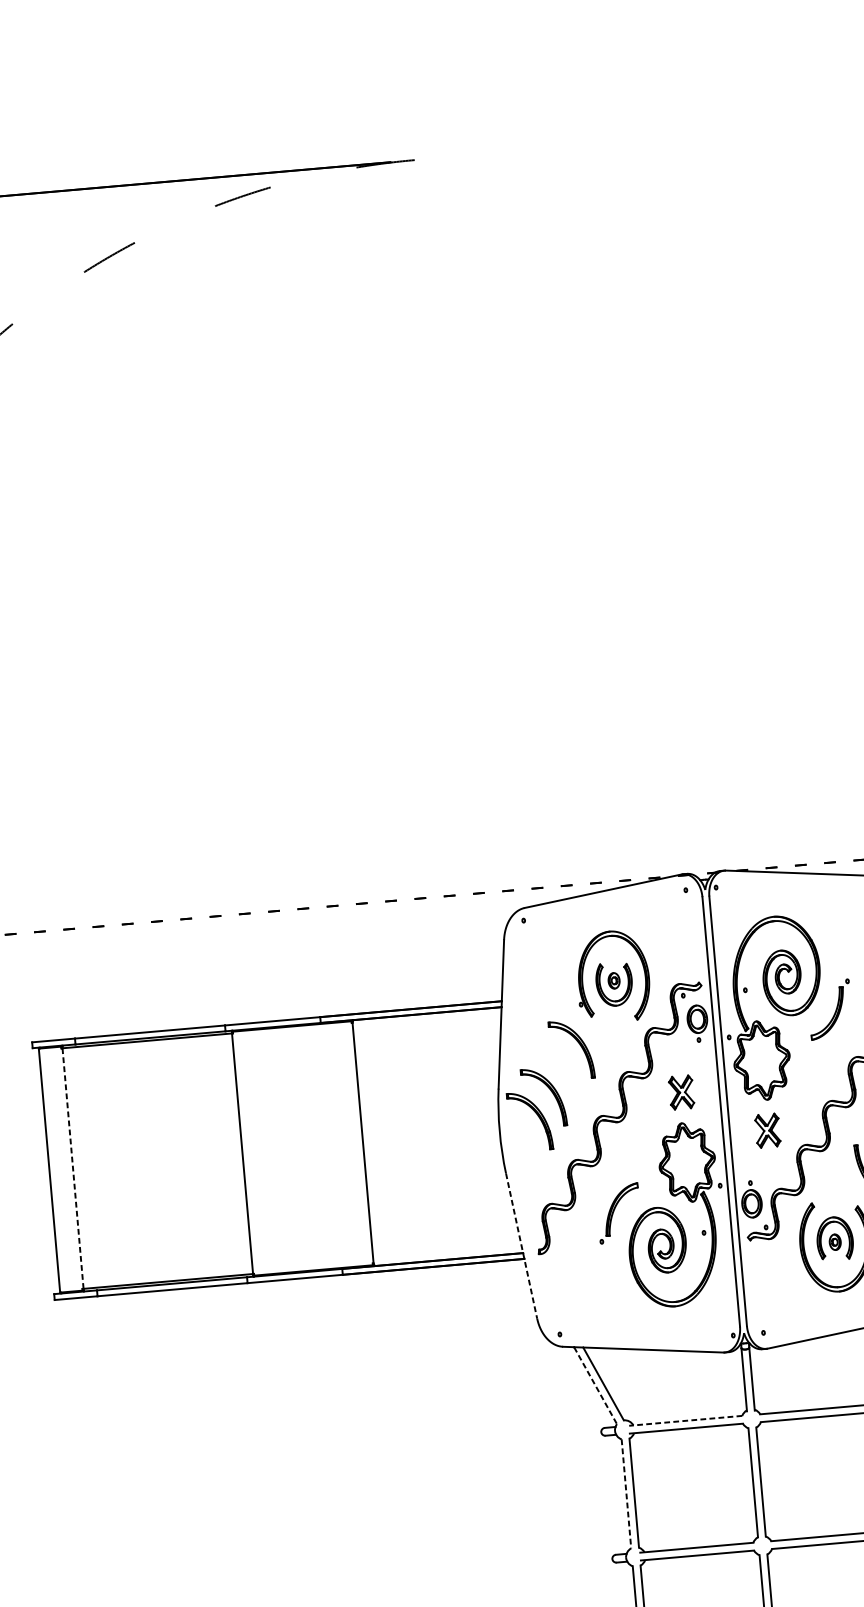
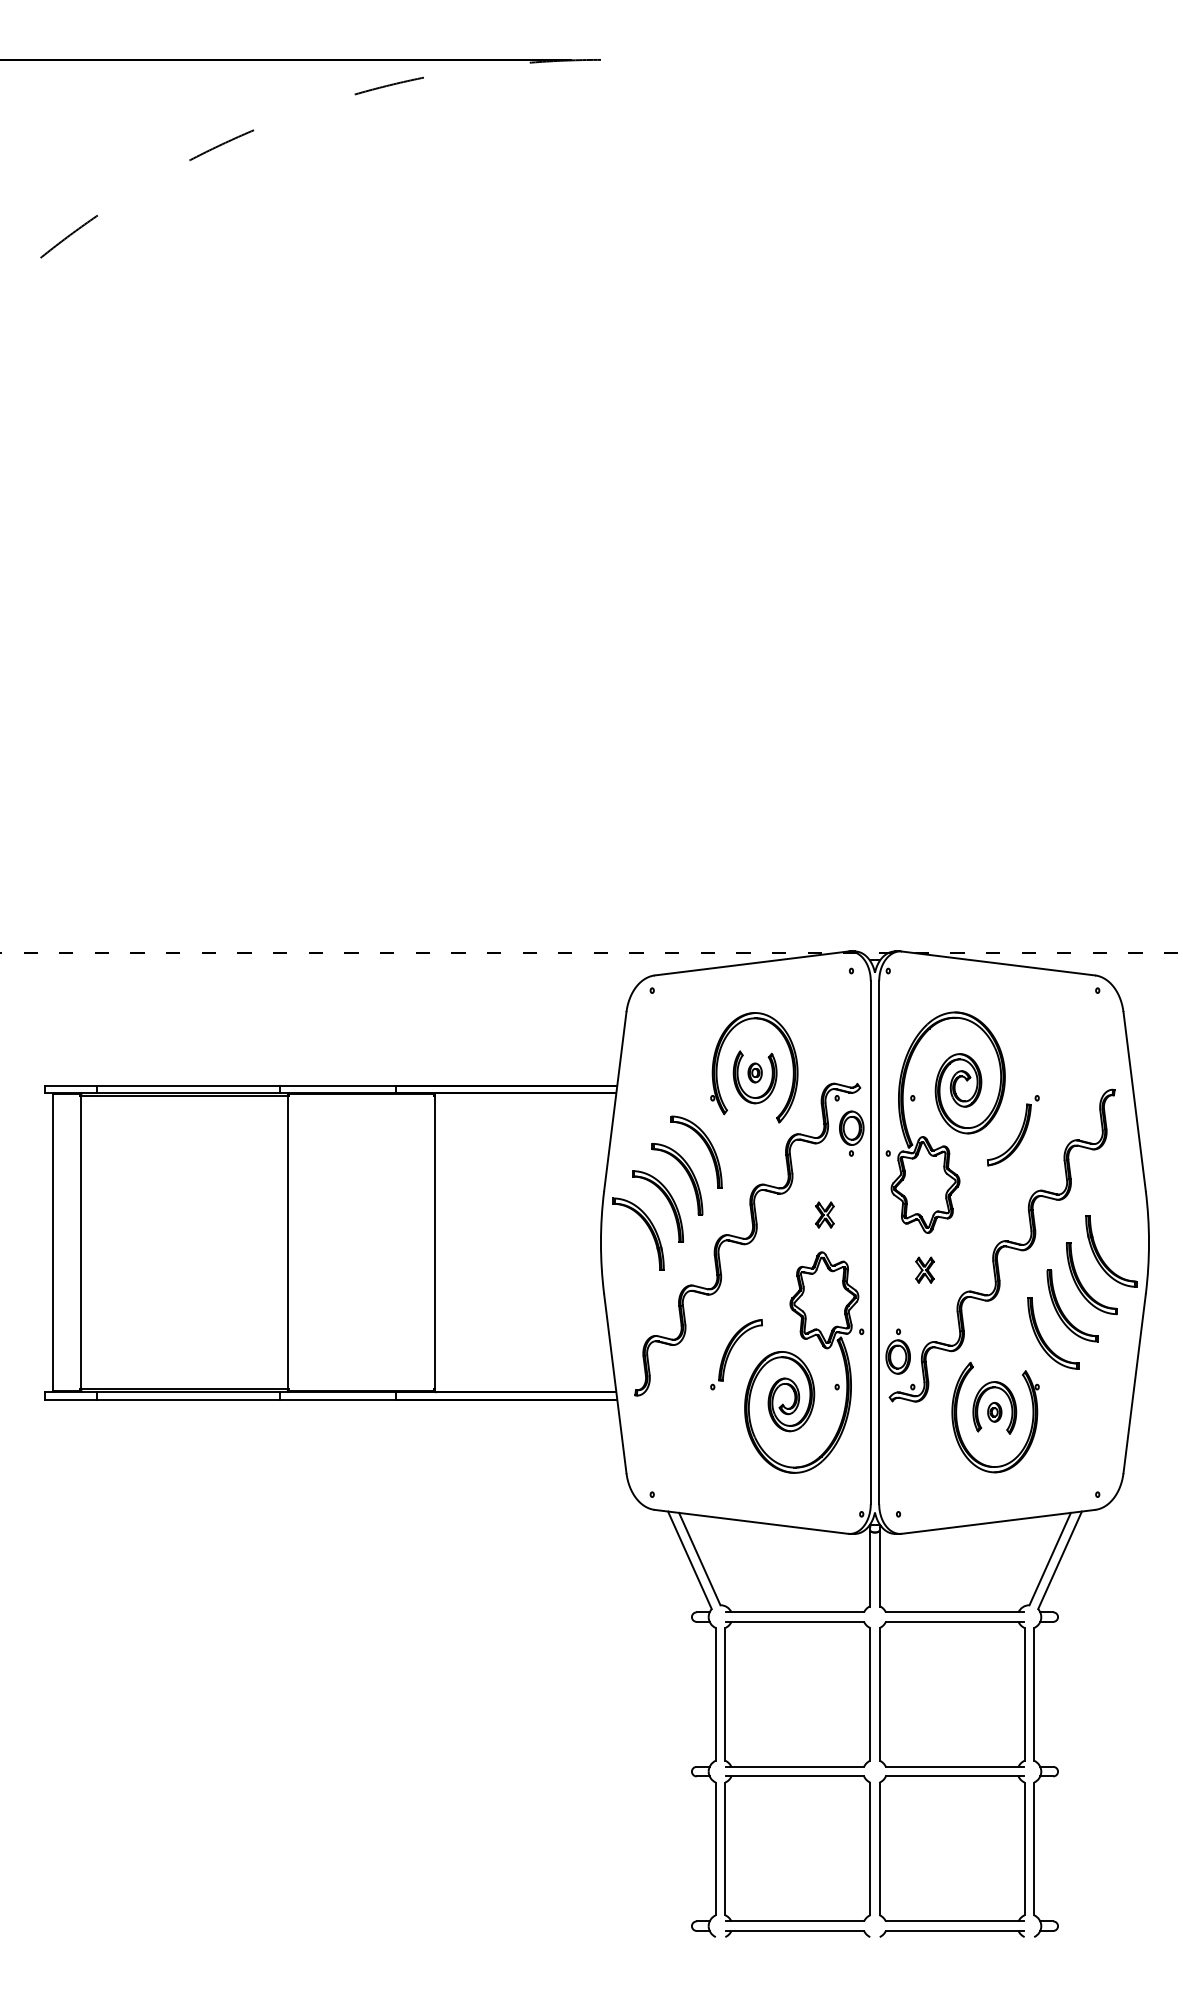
part: (565, 1069) -> (687, 1174), added
part: (681, 1092) -> (824, 1214), size x0.62
part: (767, 1130) -> (924, 1269), size x0.62
line: (73, 1169) -> (81, 1243), dashed -> solid
line: (521, 1246) -> (615, 1384), dashed -> solid
line: (596, 1385) -> (690, 1560), dashed -> solid
line: (685, 1420) -> (795, 1612), dashed -> solid
line: (626, 1494) -> (715, 1694), dashed -> solid

